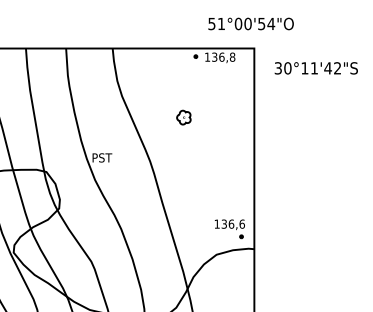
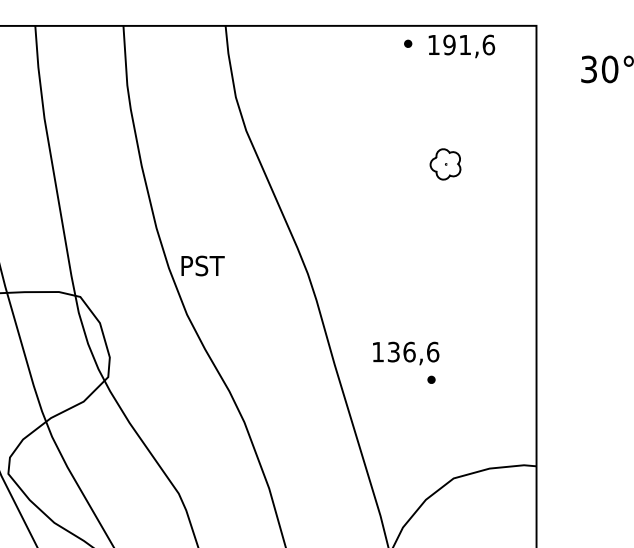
text: (223, 56) -> (468, 43), 136,8 -> 191,6
part: (183, 117) -> (444, 164), moved
part: (229, 229) -> (405, 363), moved

